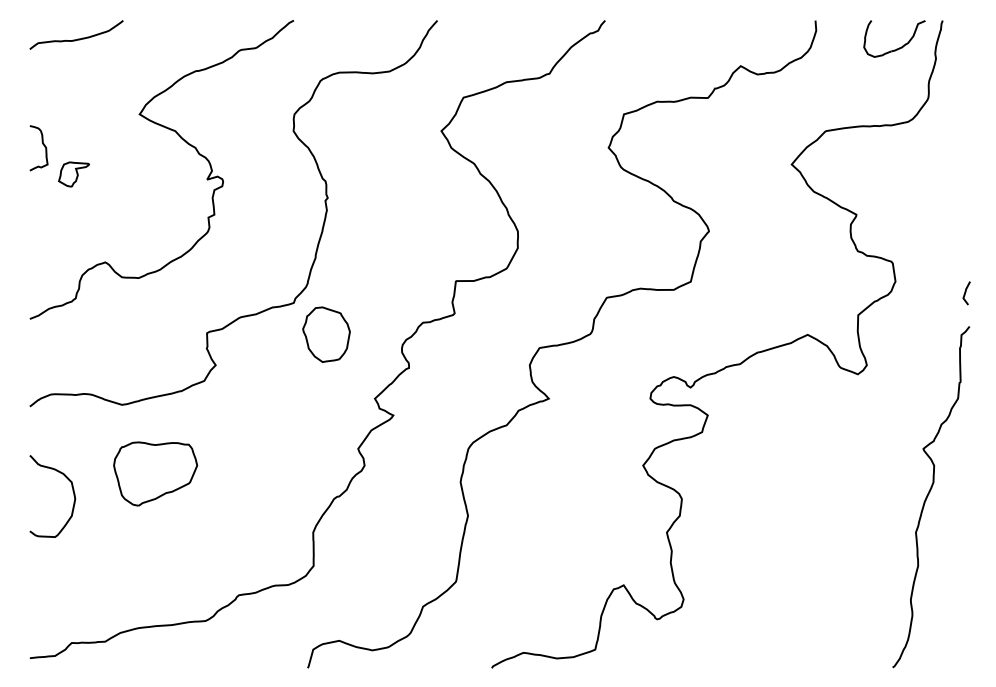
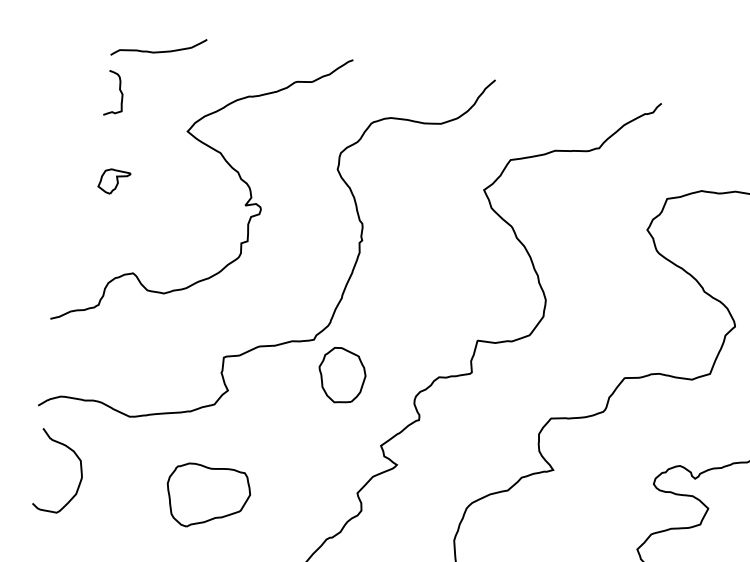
curve: (77, 38) -> (159, 50), moved
curve: (42, 144) -> (119, 90), moved
part: (155, 473) -> (207, 497), moved
curve: (72, 491) -> (80, 470), moved

